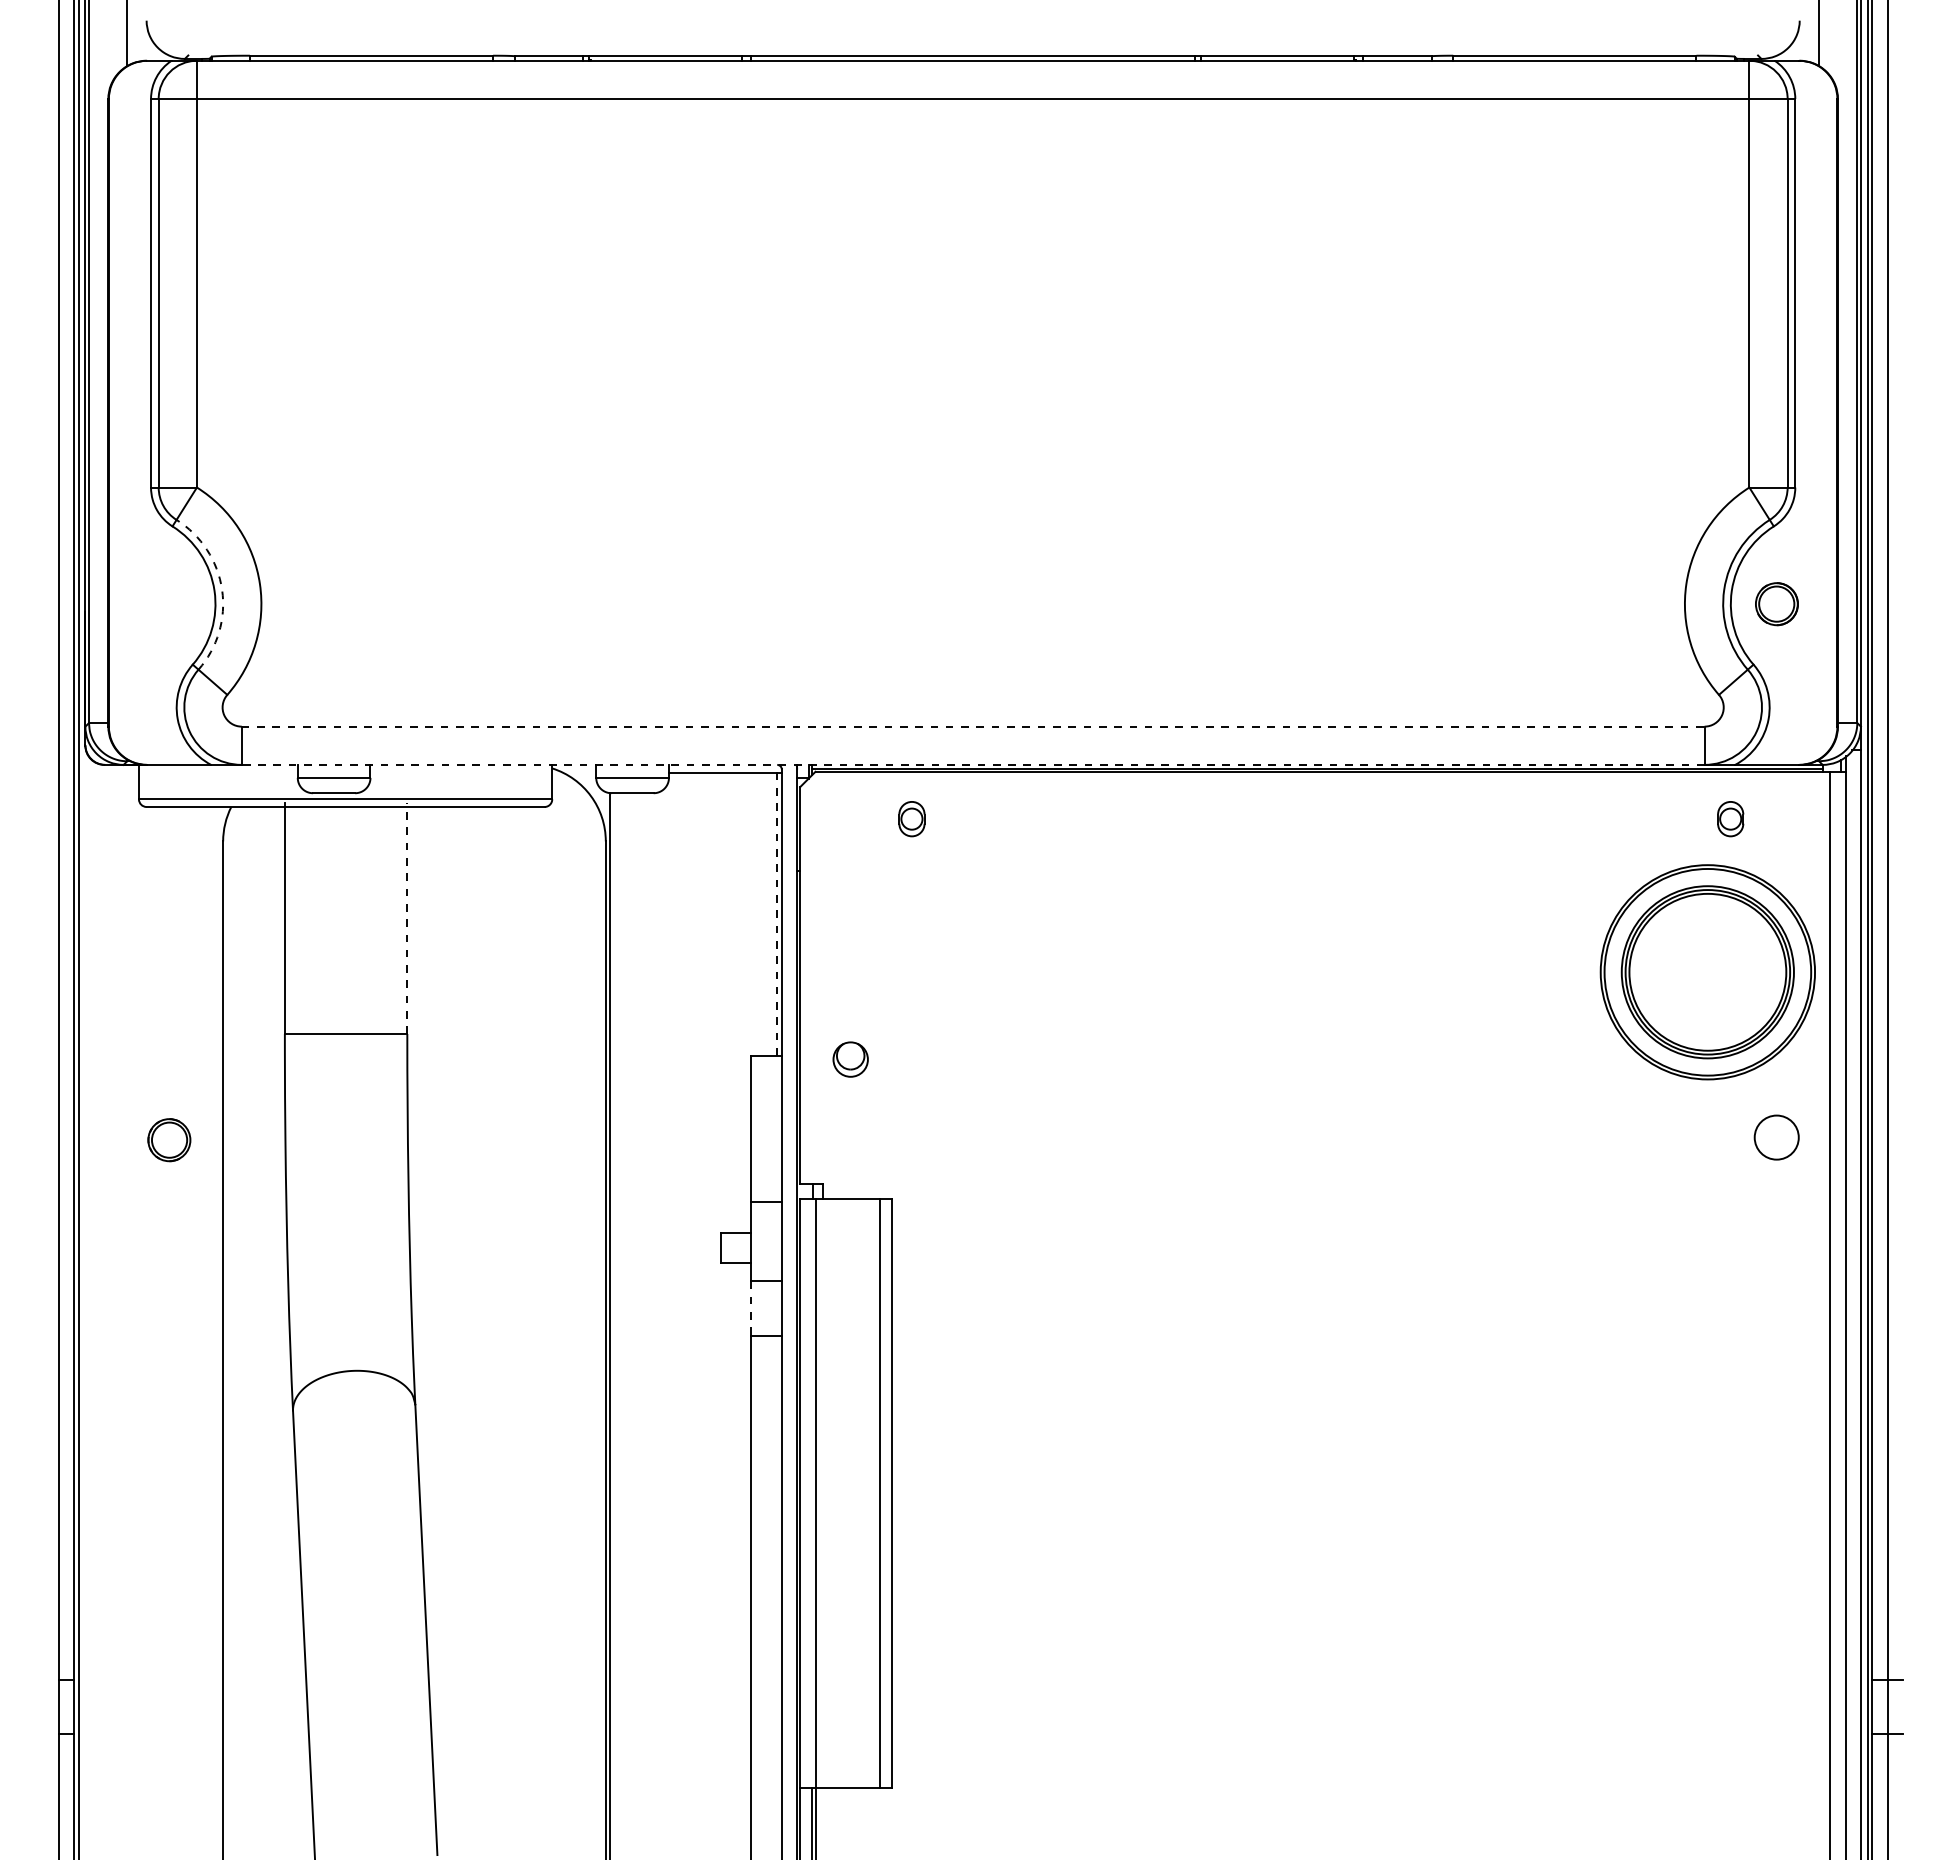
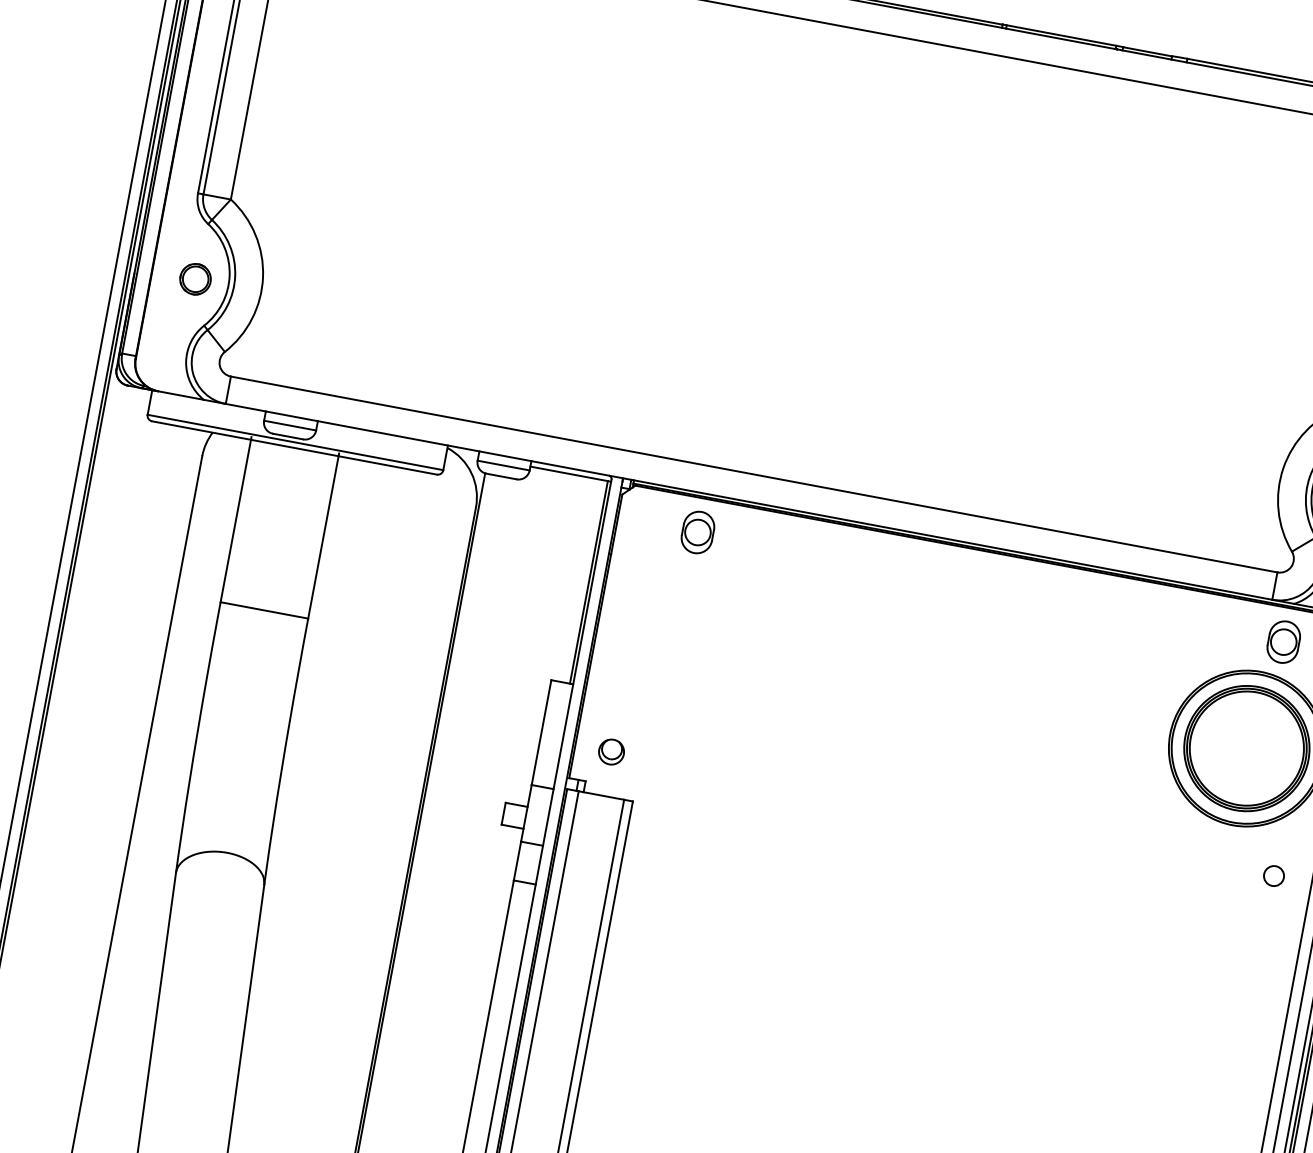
arc: (222, 589) -> (235, 275), dashed -> solid
line: (973, 726) -> (754, 474), dashed -> solid
line: (972, 764) -> (748, 501), dashed -> solid
part: (911, 818) -> (697, 531), size x1.67
part: (1730, 818) -> (1283, 641), size x1.67
line: (777, 914) -> (589, 582), dashed -> solid
line: (407, 918) -> (323, 536), dashed -> solid
part: (850, 1059) -> (611, 751), moved
circle: (1776, 1137) -> (1273, 875), size x0.62
part: (169, 1140) -> (195, 279), moved
line: (751, 1309) -> (517, 861), dashed -> solid

